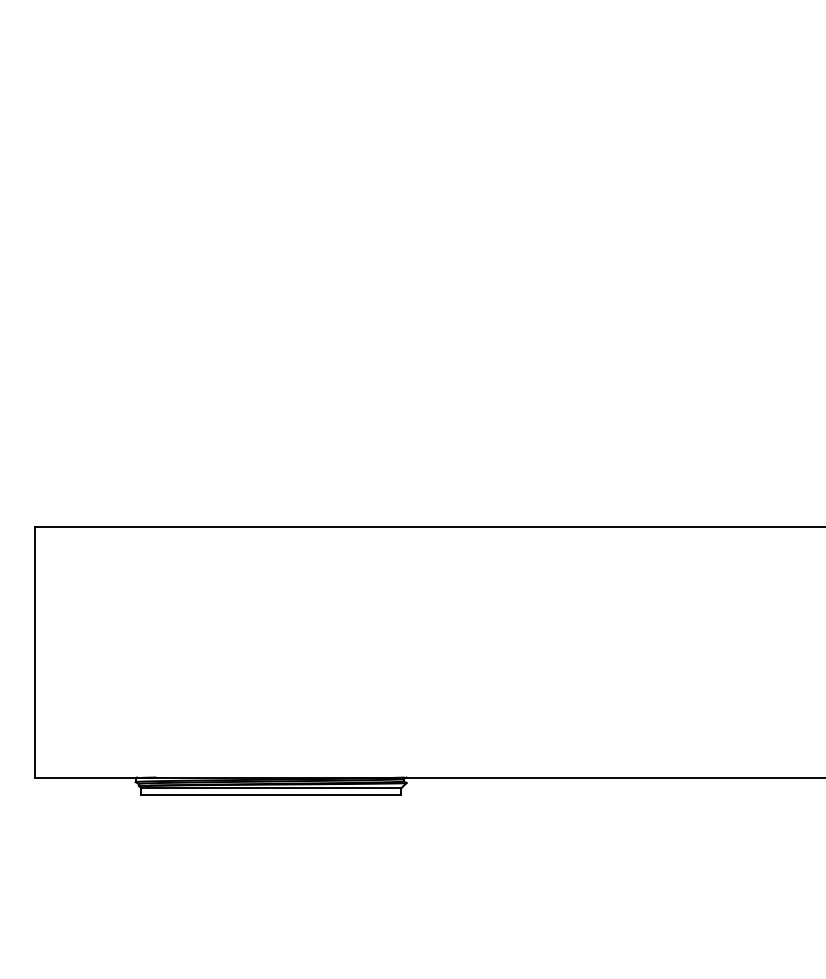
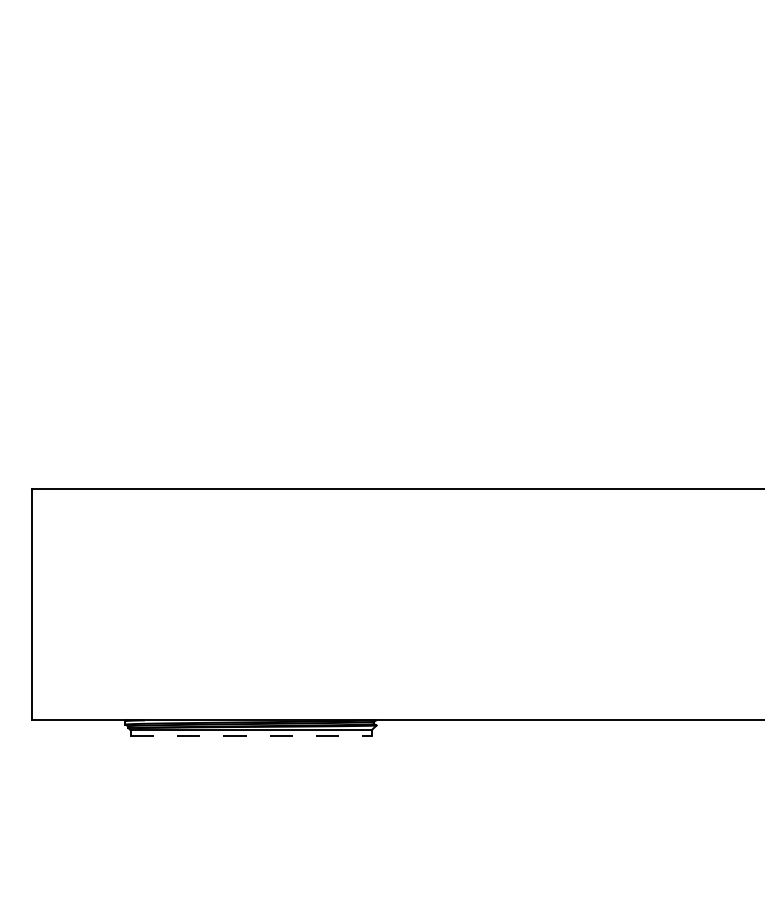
line: (271, 794) -> (251, 736), solid -> dashed

